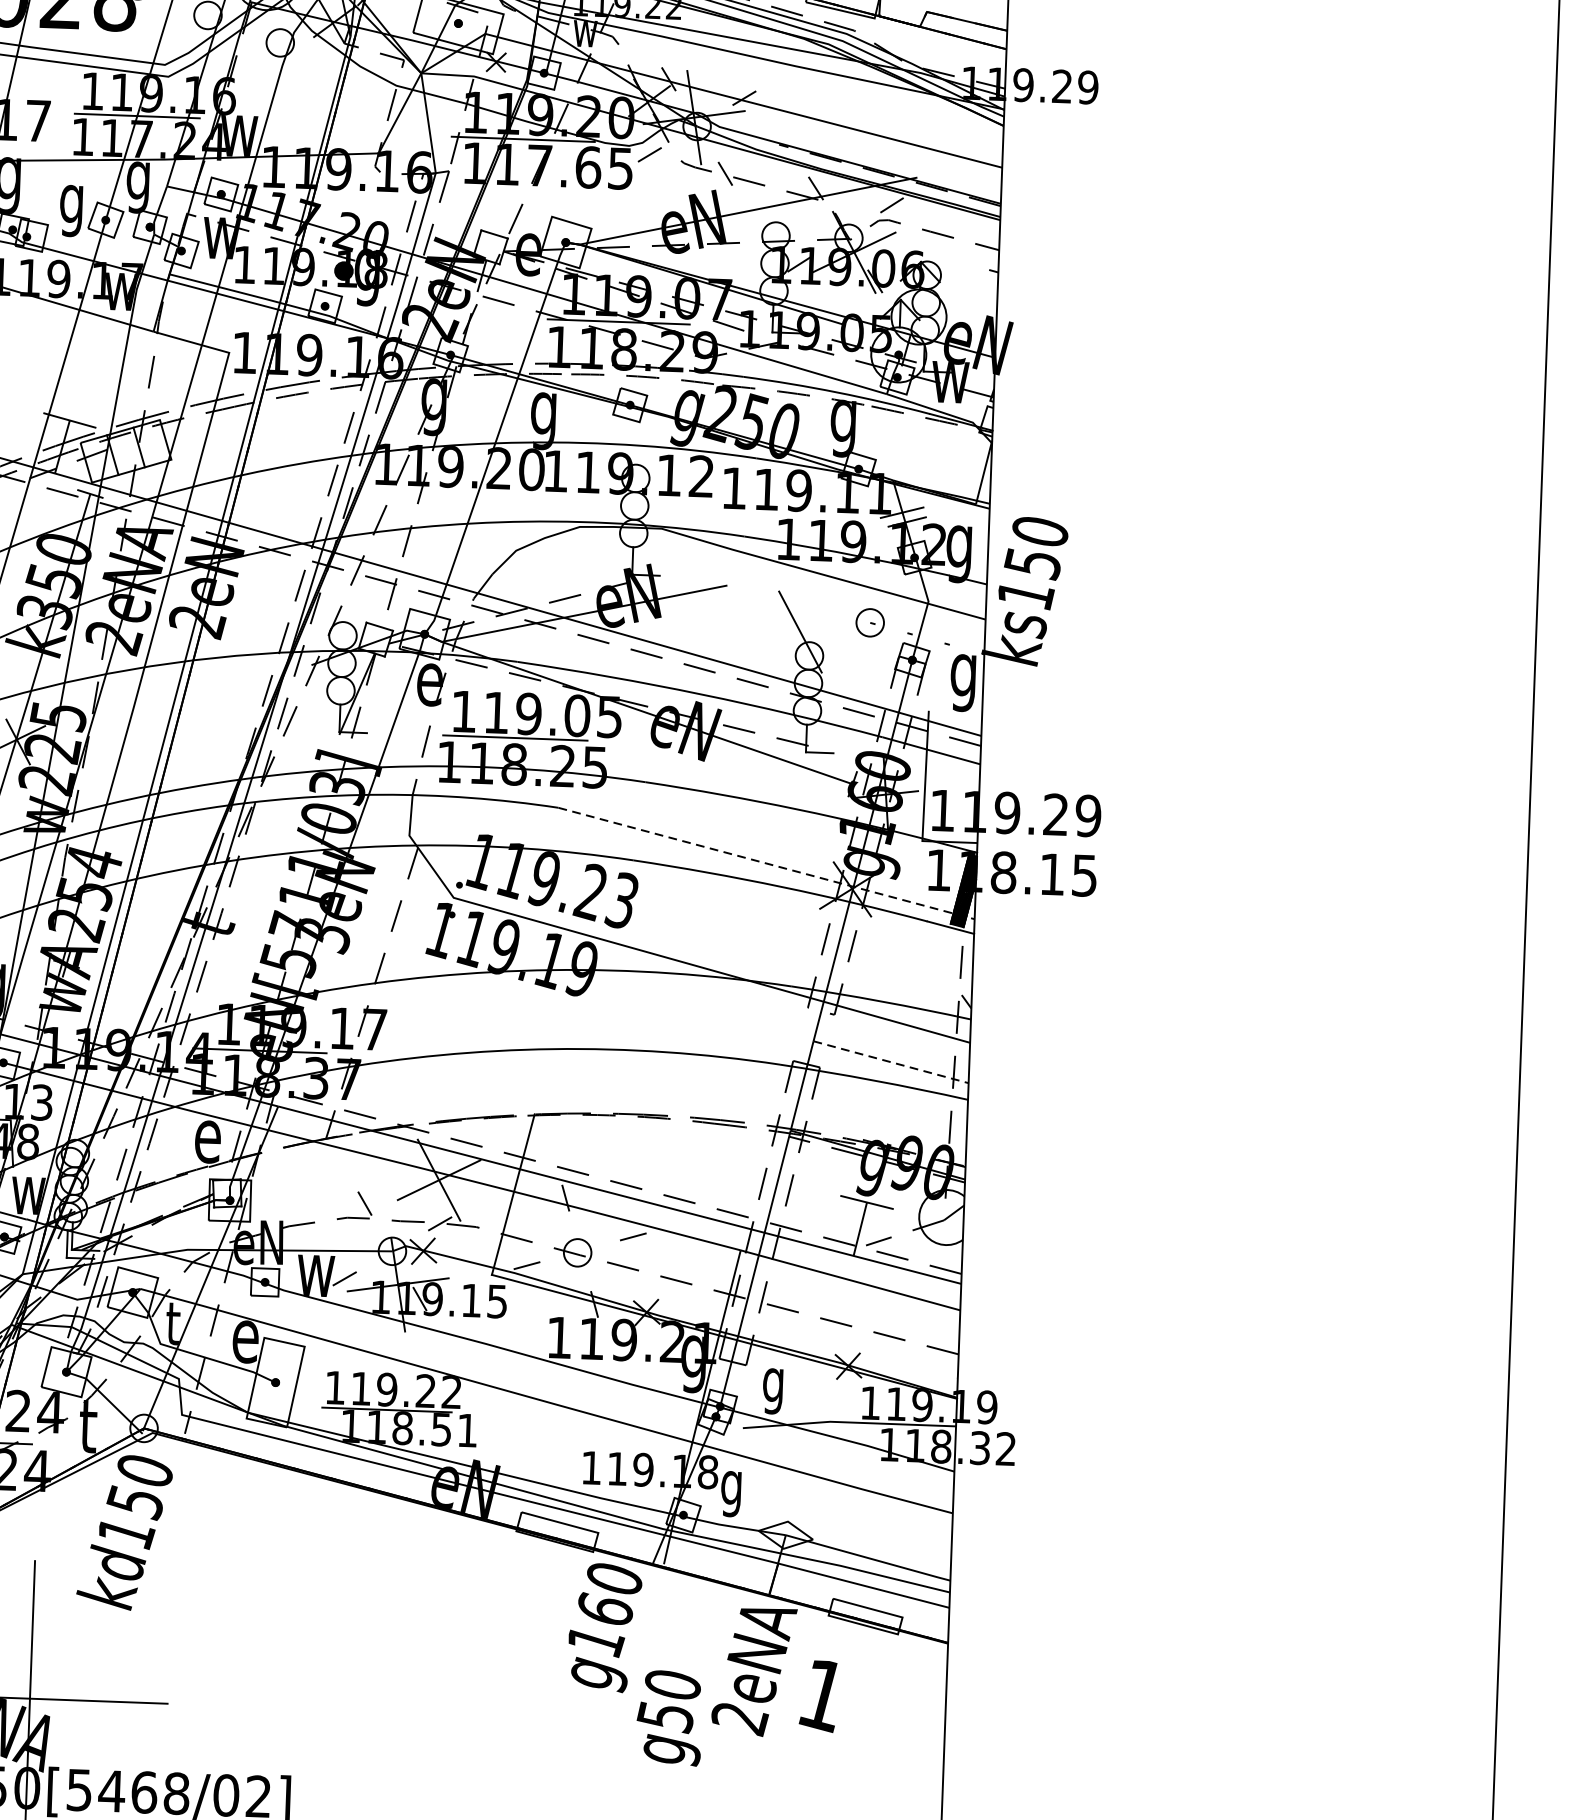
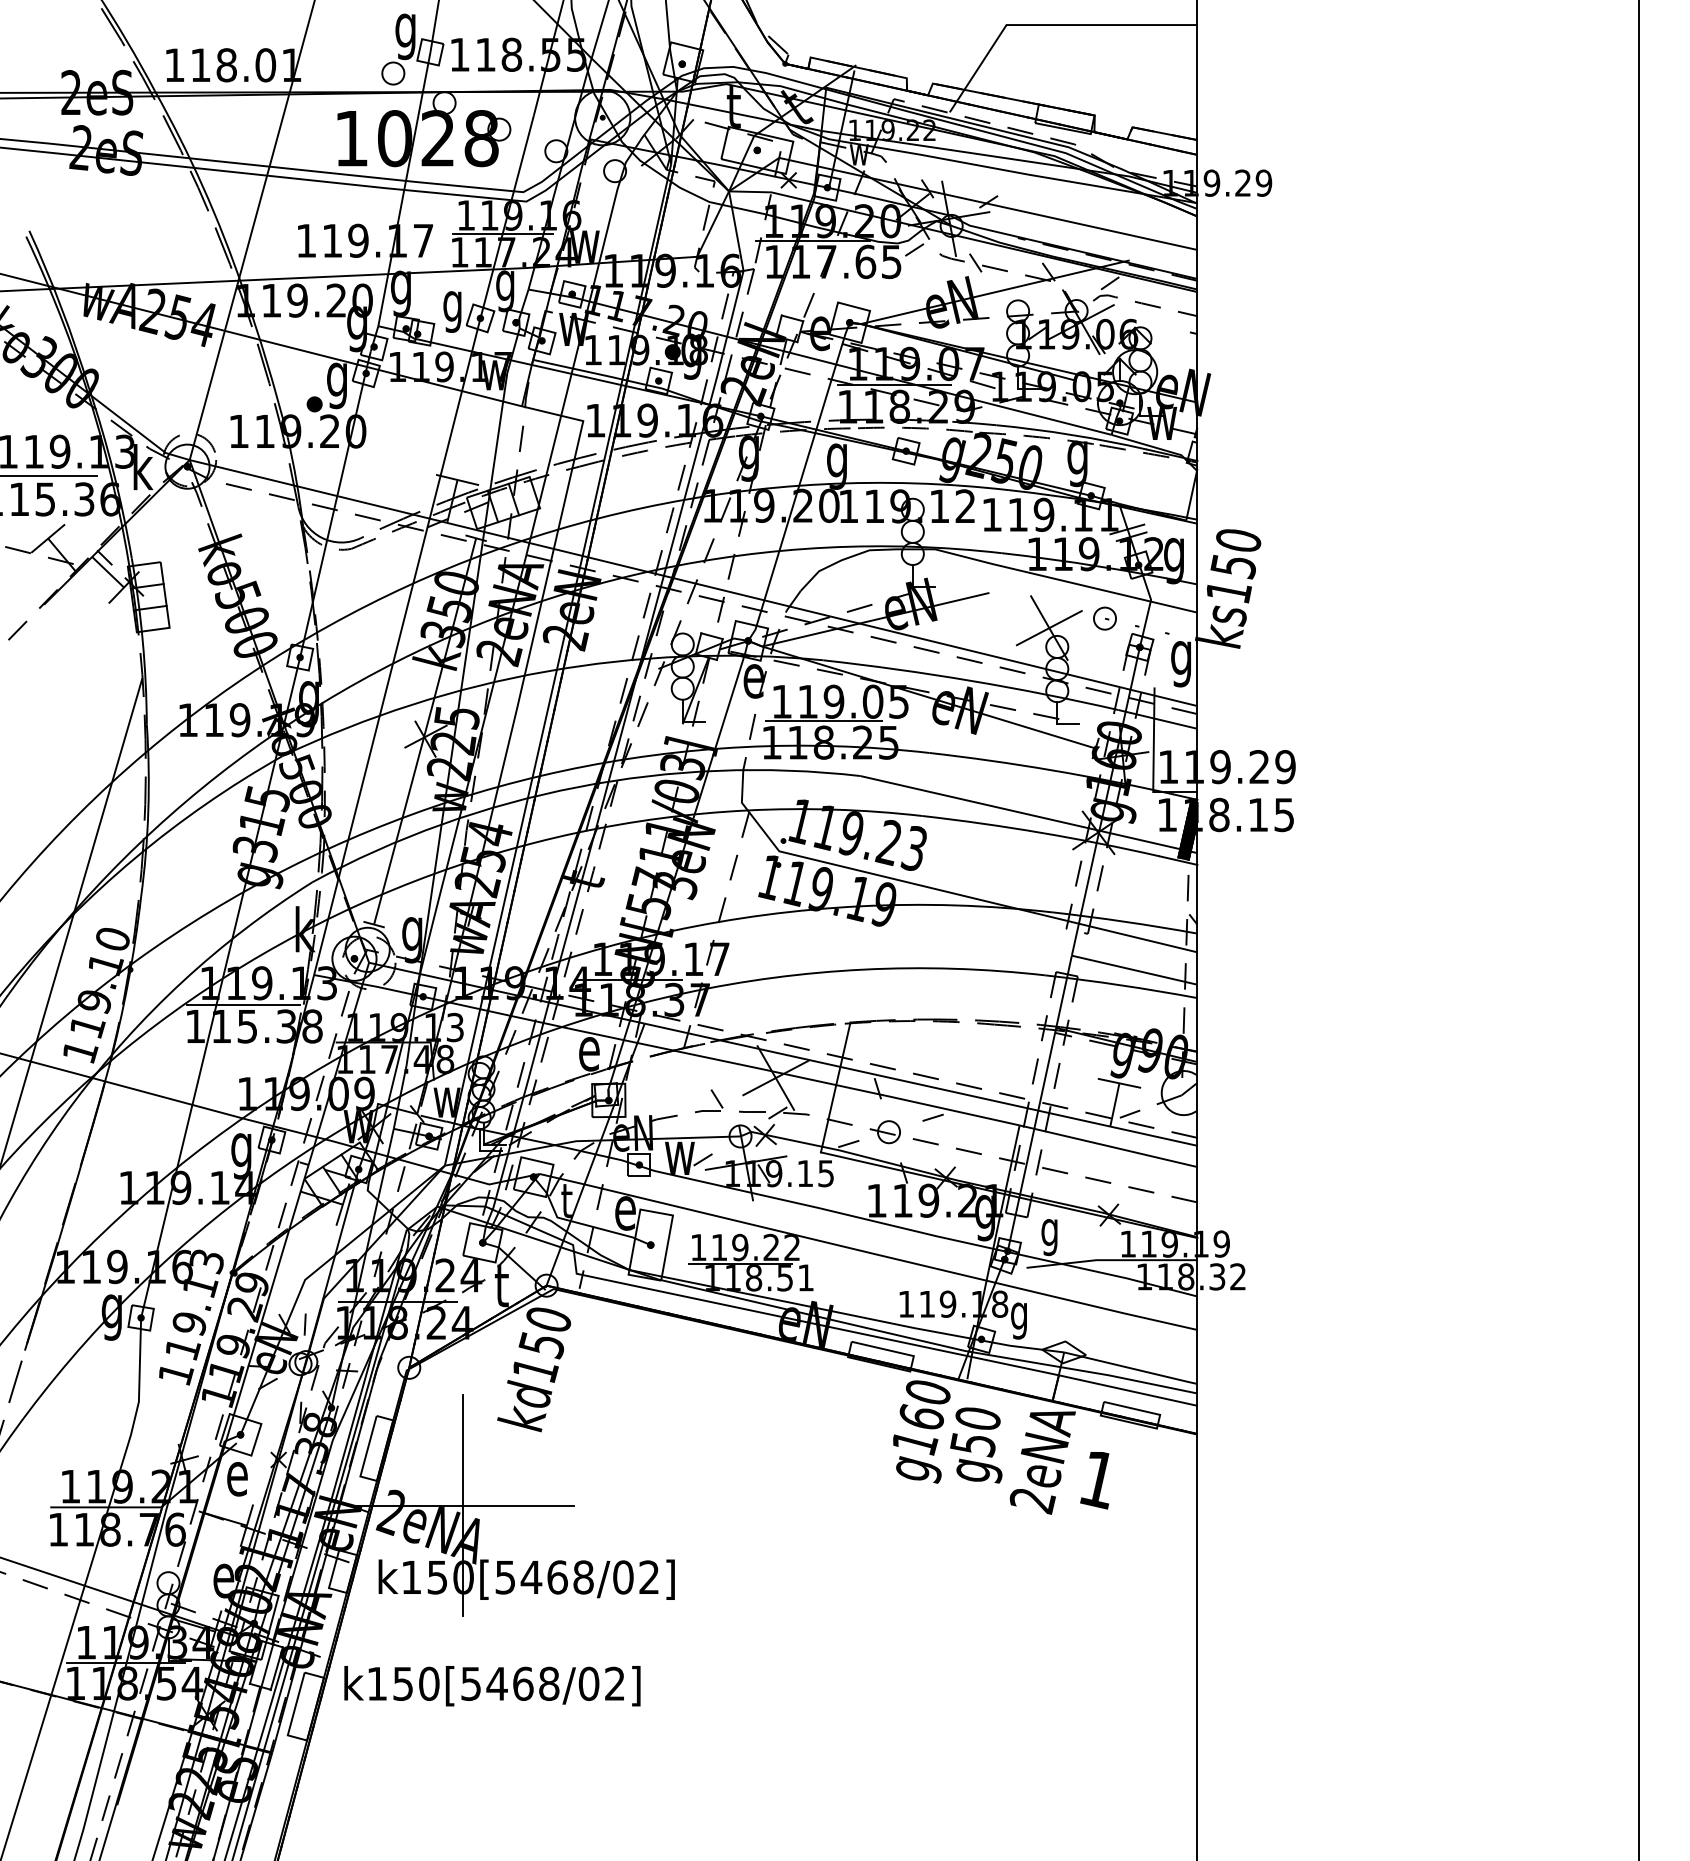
line: (799, 632) -> (1048, 628), added
line: (765, 863) -> (1028, 814), dashed -> solid
line: (892, 1062) -> (1135, 970), dashed -> solid
text: (669, 1718) -> (976, 1445), moved

